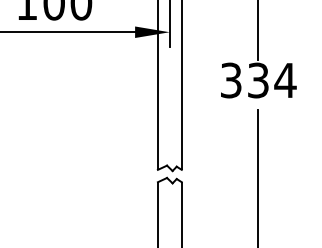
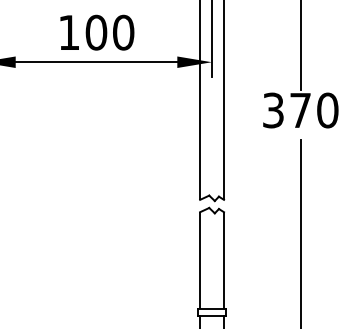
text: (272, 80) -> (314, 110), 334 -> 370

